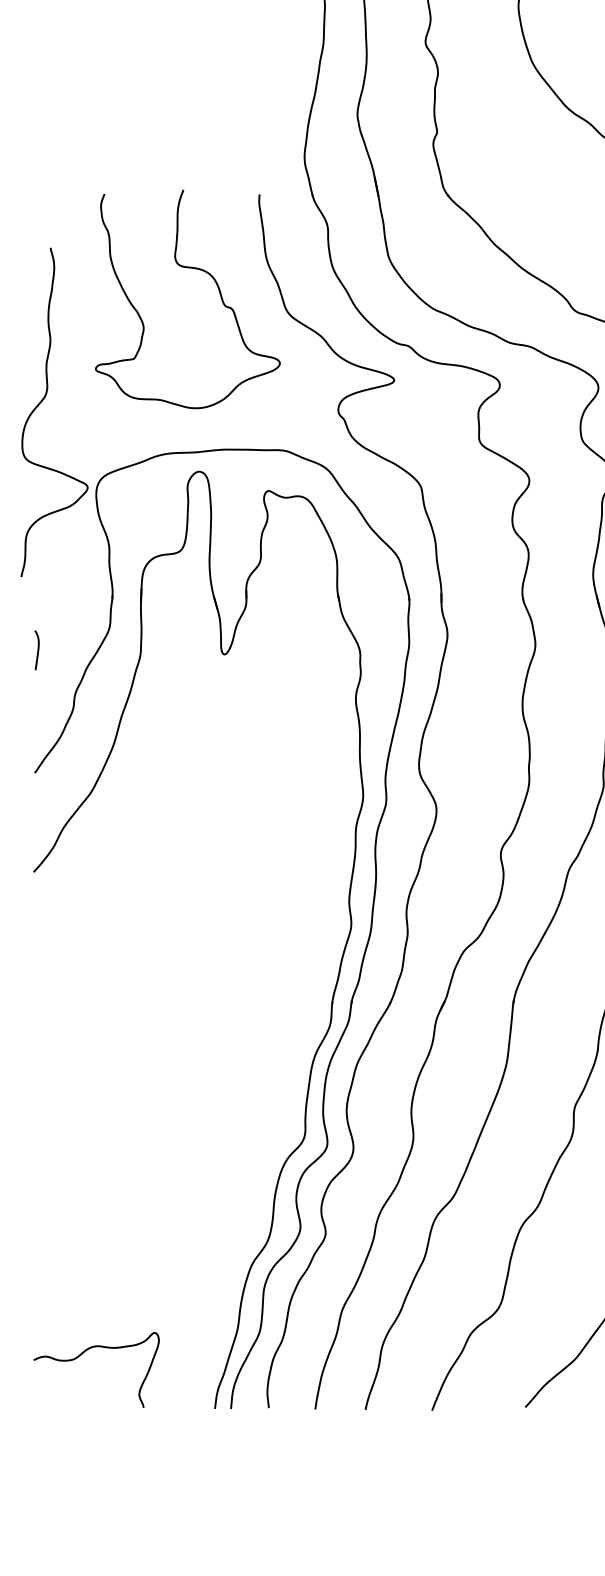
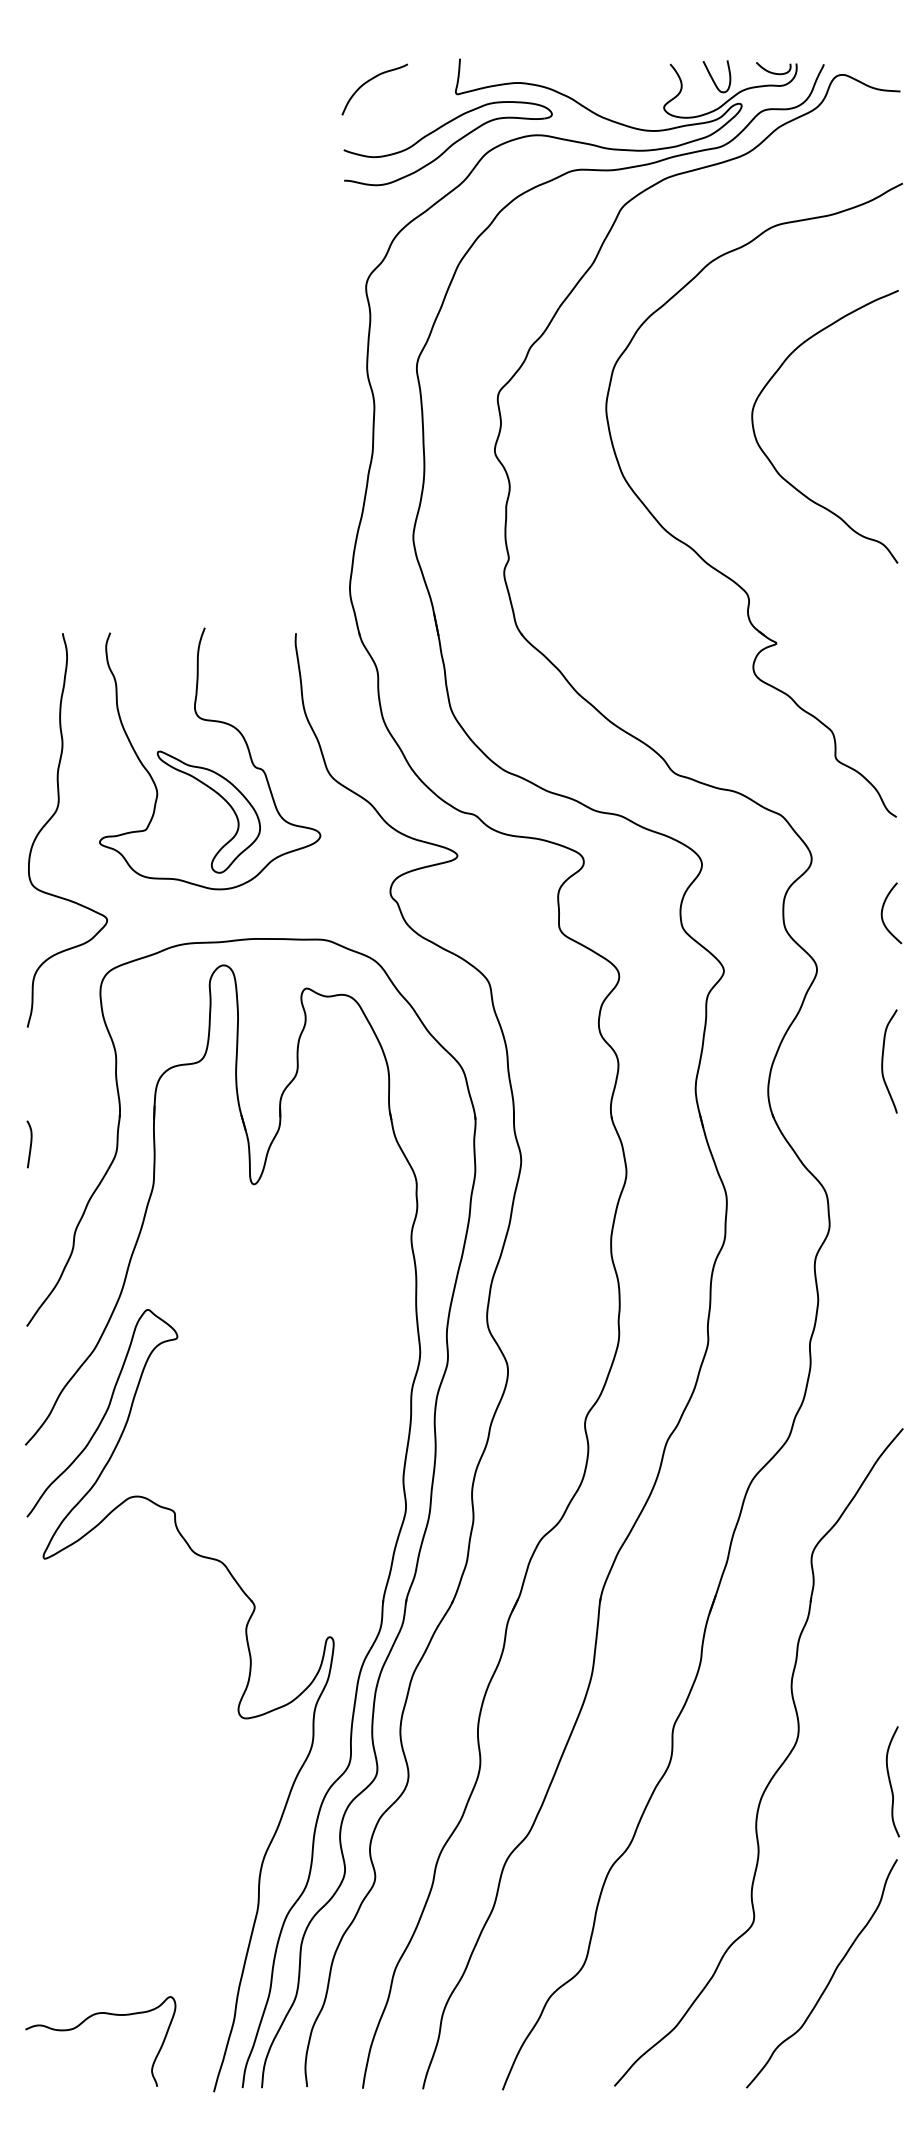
part: (195, 330) -> (219, 796), added
curve: (41, 403) -> (51, 819), moved
curve: (37, 650) -> (30, 1144), moved
part: (210, 1091) -> (237, 1707), added

